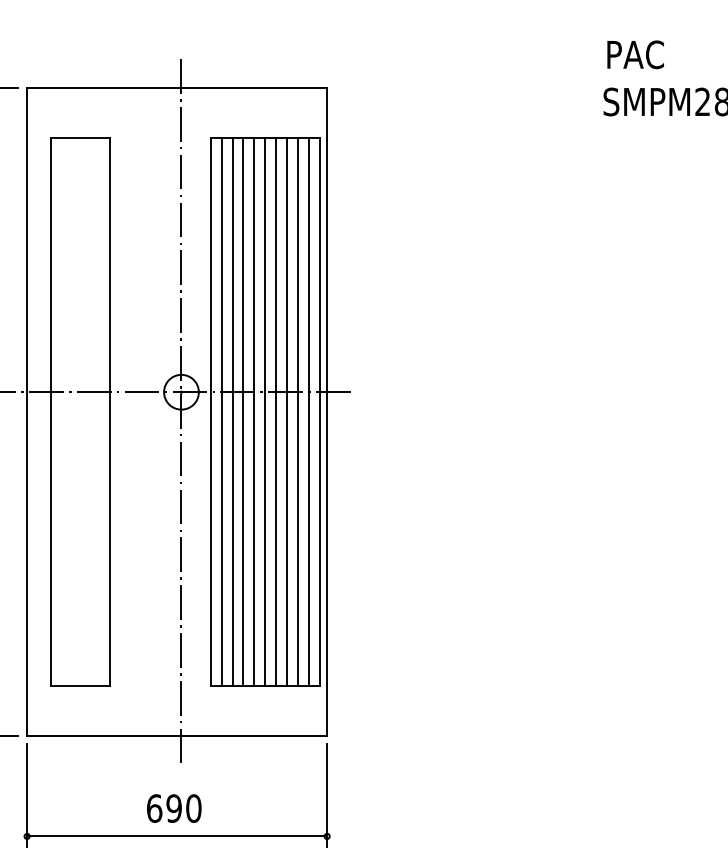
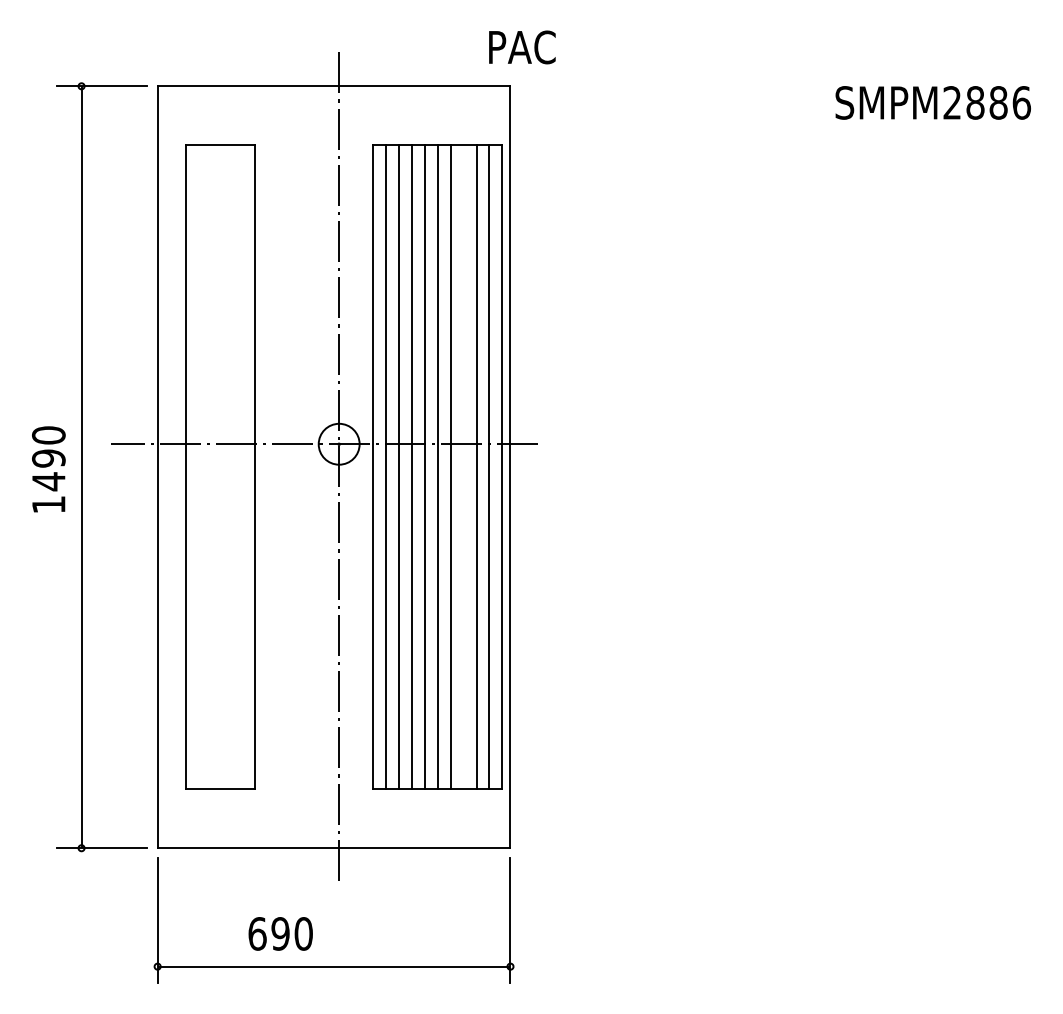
text: (635, 54) -> (522, 47), moved
line: (287, 412) -> (463, 467), removed
text: (174, 808) -> (280, 933), moved

